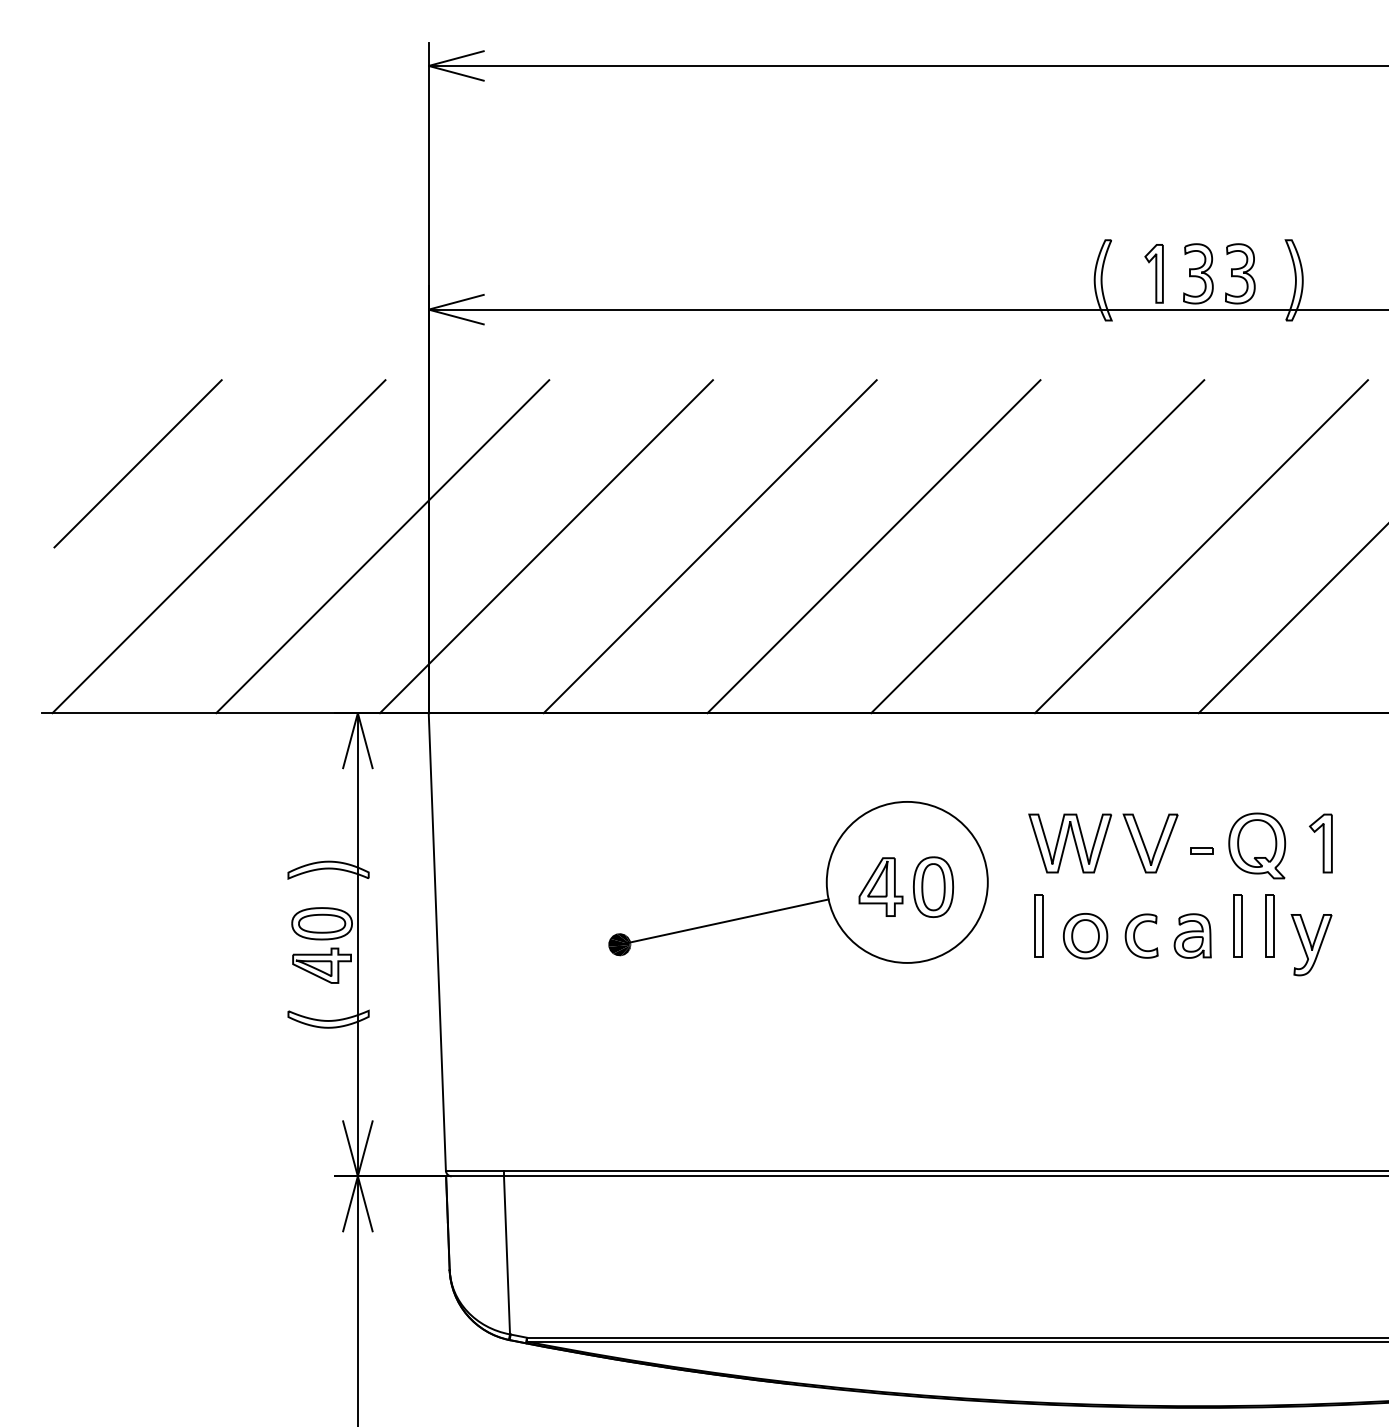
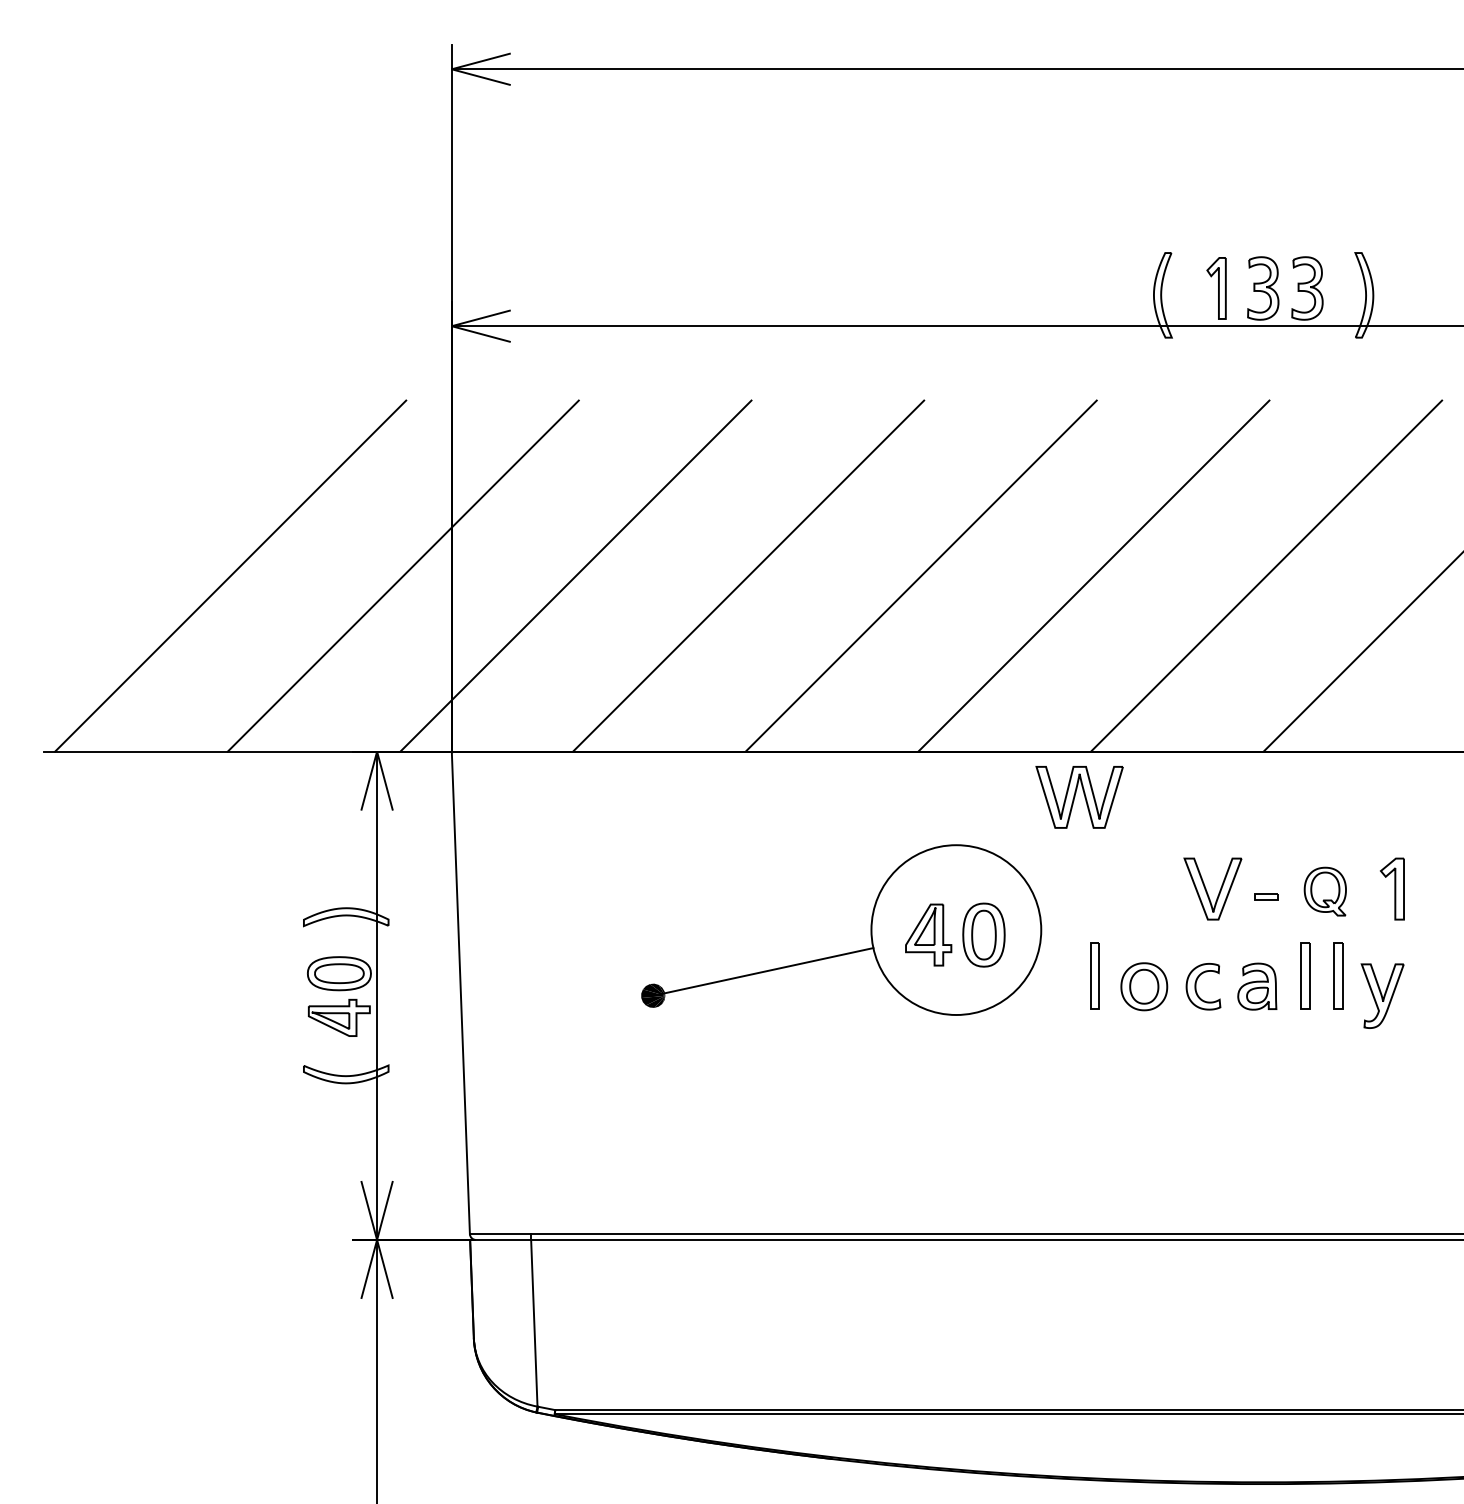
line: (137, 463) -> (144, 488), removed
part: (1070, 843) -> (1079, 797), moved
part: (1257, 845) -> (1325, 891), size x0.7

